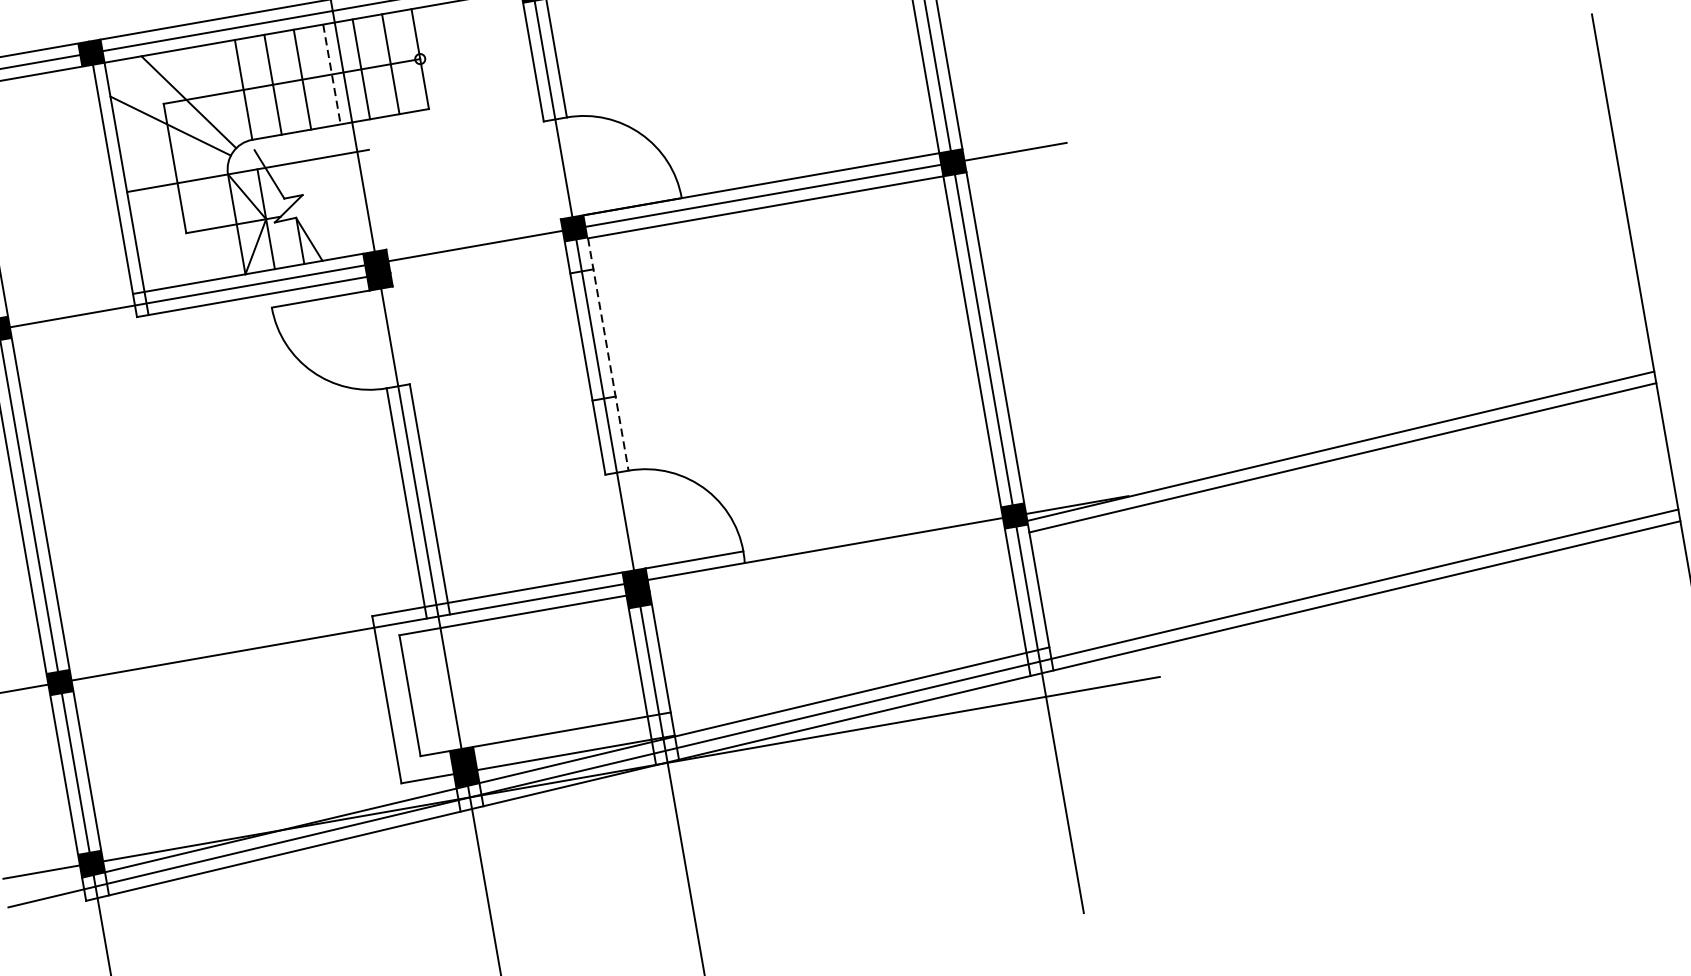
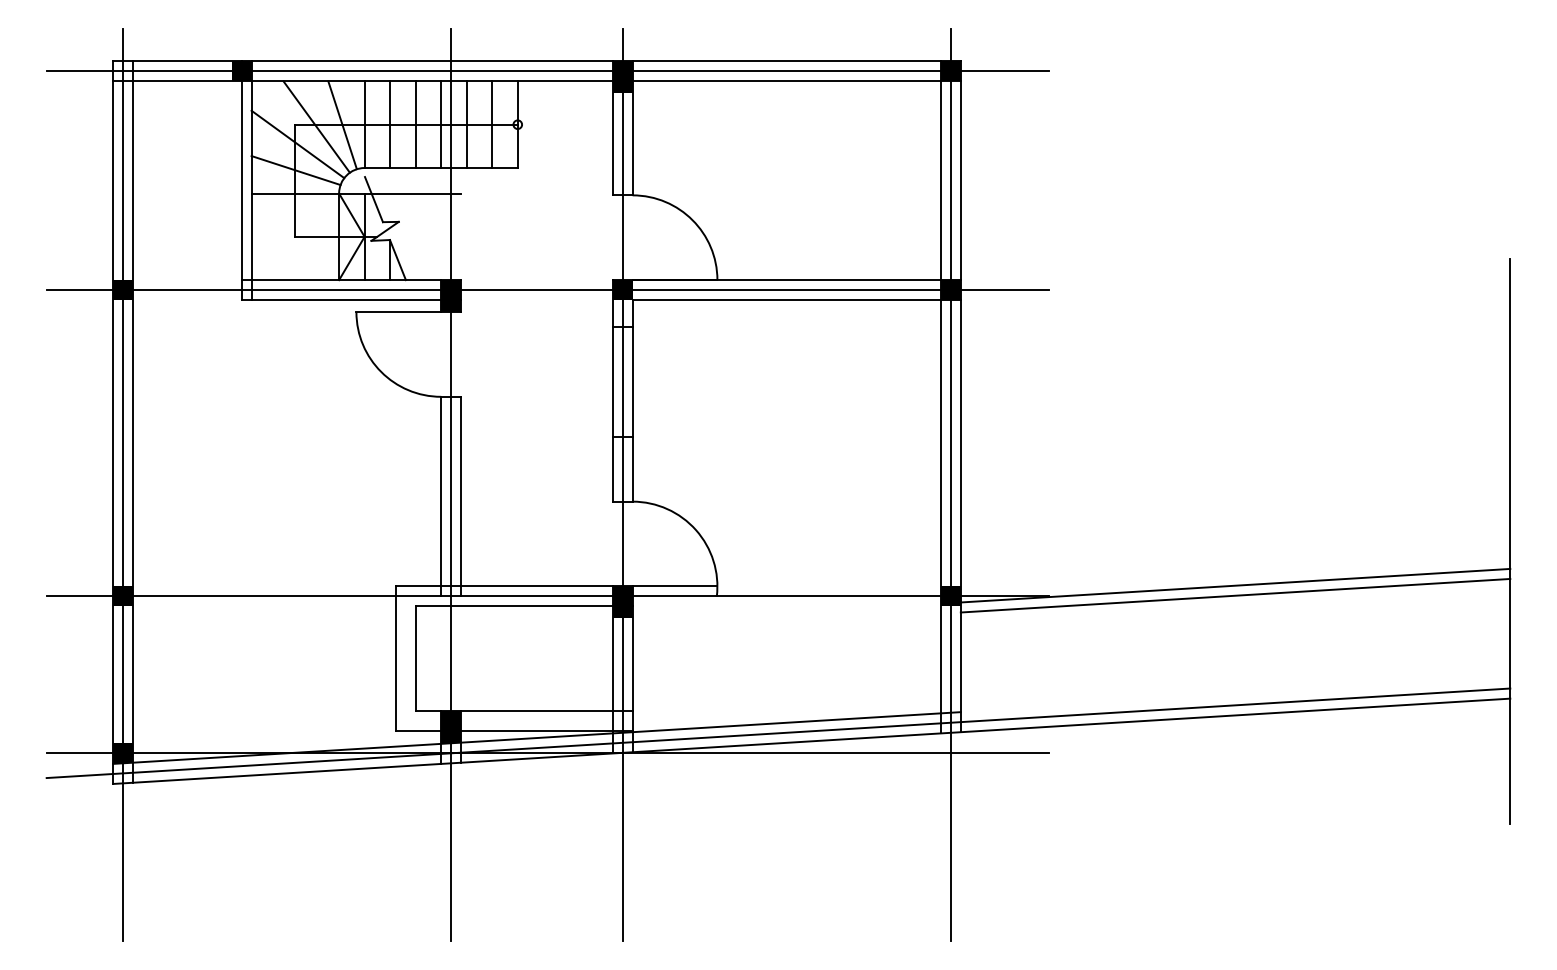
line: (332, 75) -> (441, 125), dashed -> solid
line: (218, 95) -> (342, 125), added
line: (173, 156) -> (295, 170), added
line: (608, 354) -> (632, 400), dashed -> solid

